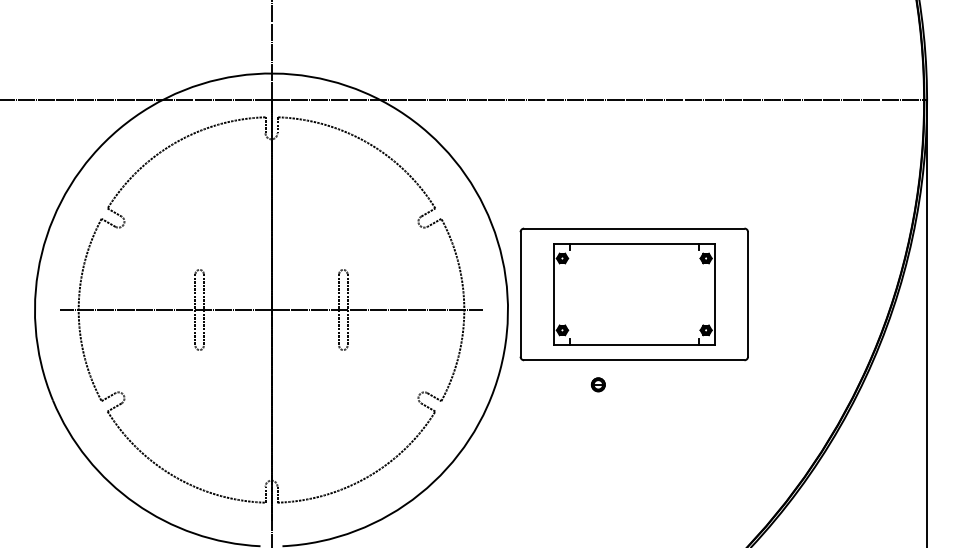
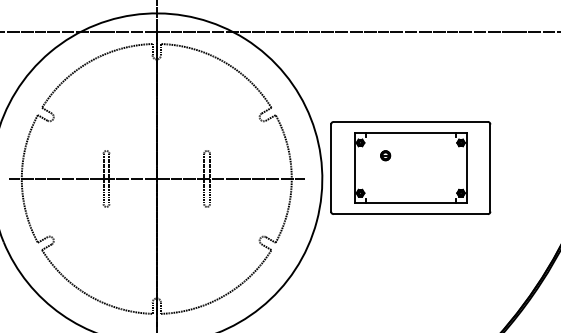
part: (597, 384) -> (385, 155), moved

